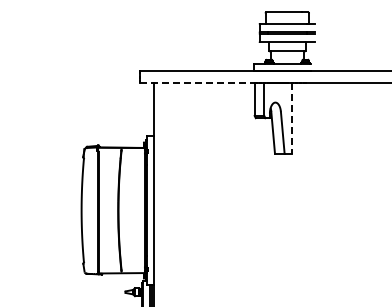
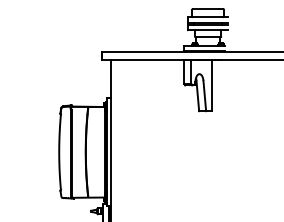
line: (198, 82) -> (143, 59), dashed -> solid
line: (292, 118) -> (211, 85), dashed -> solid

